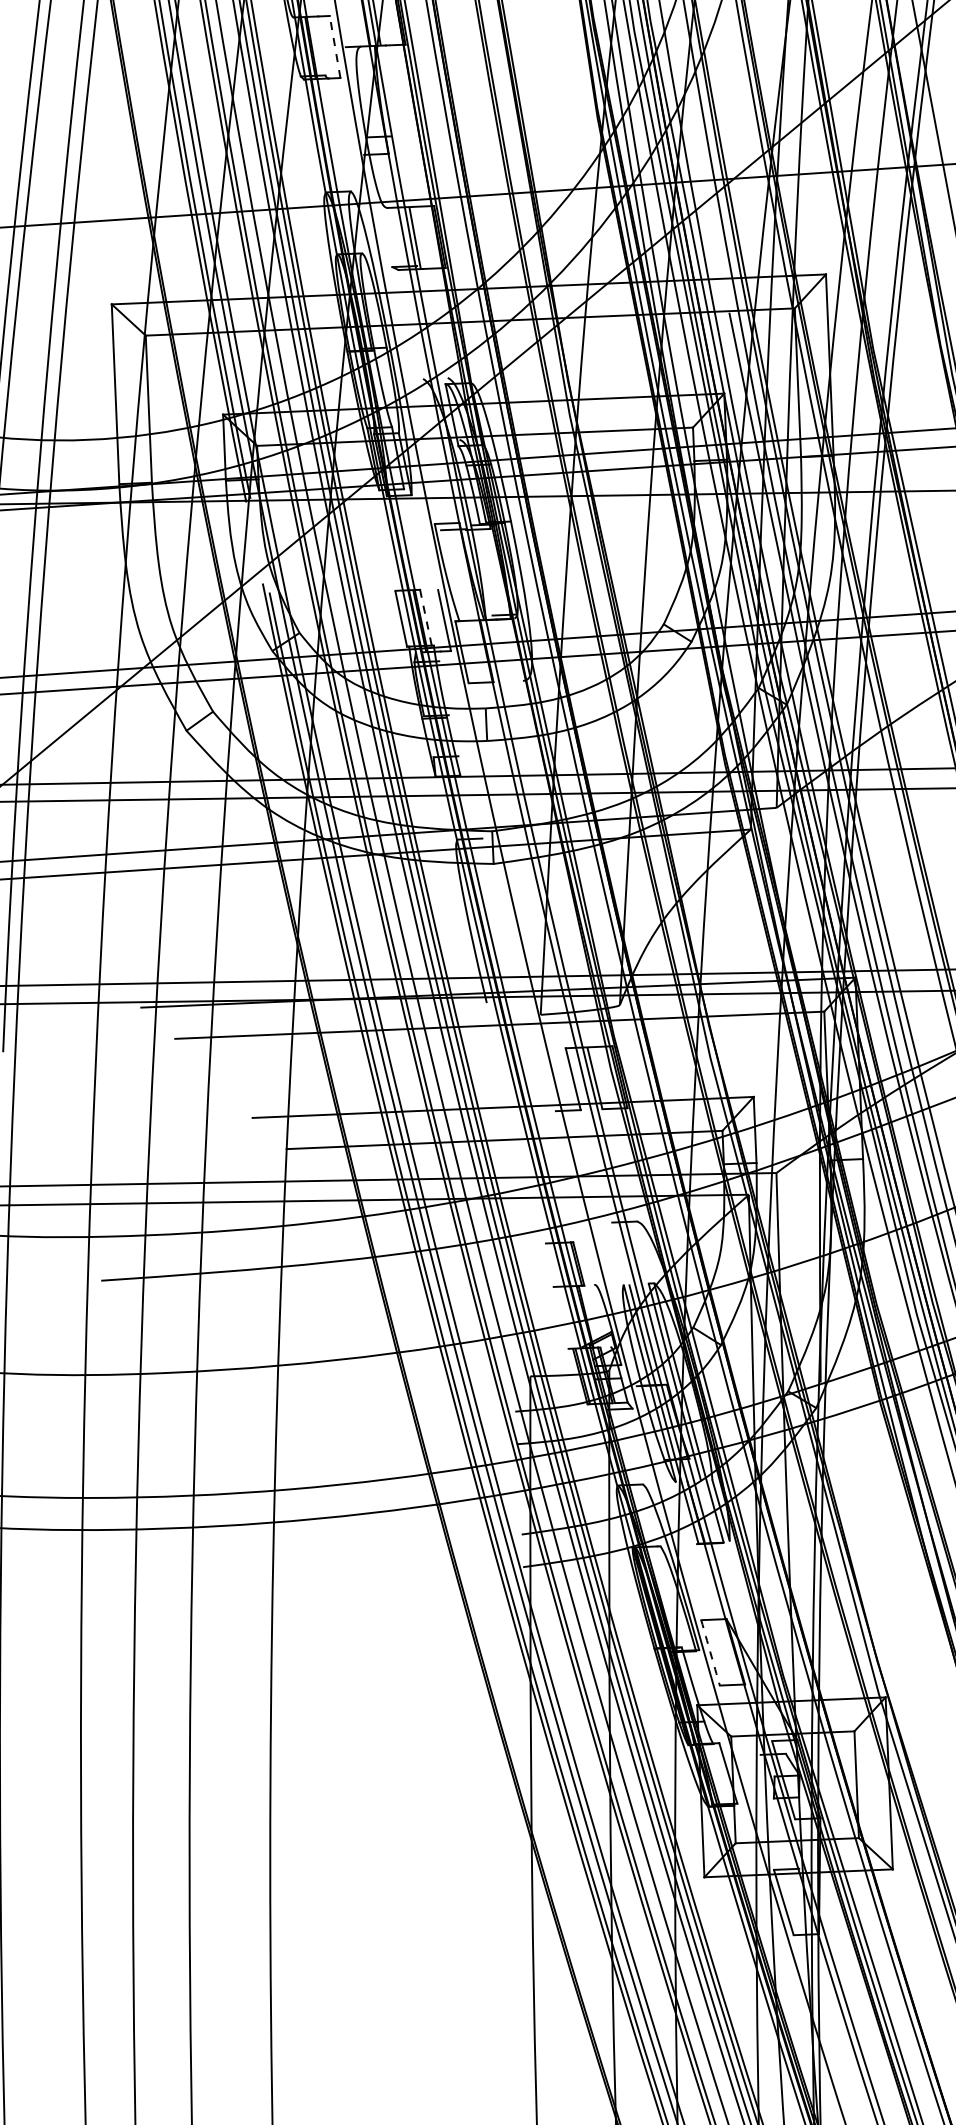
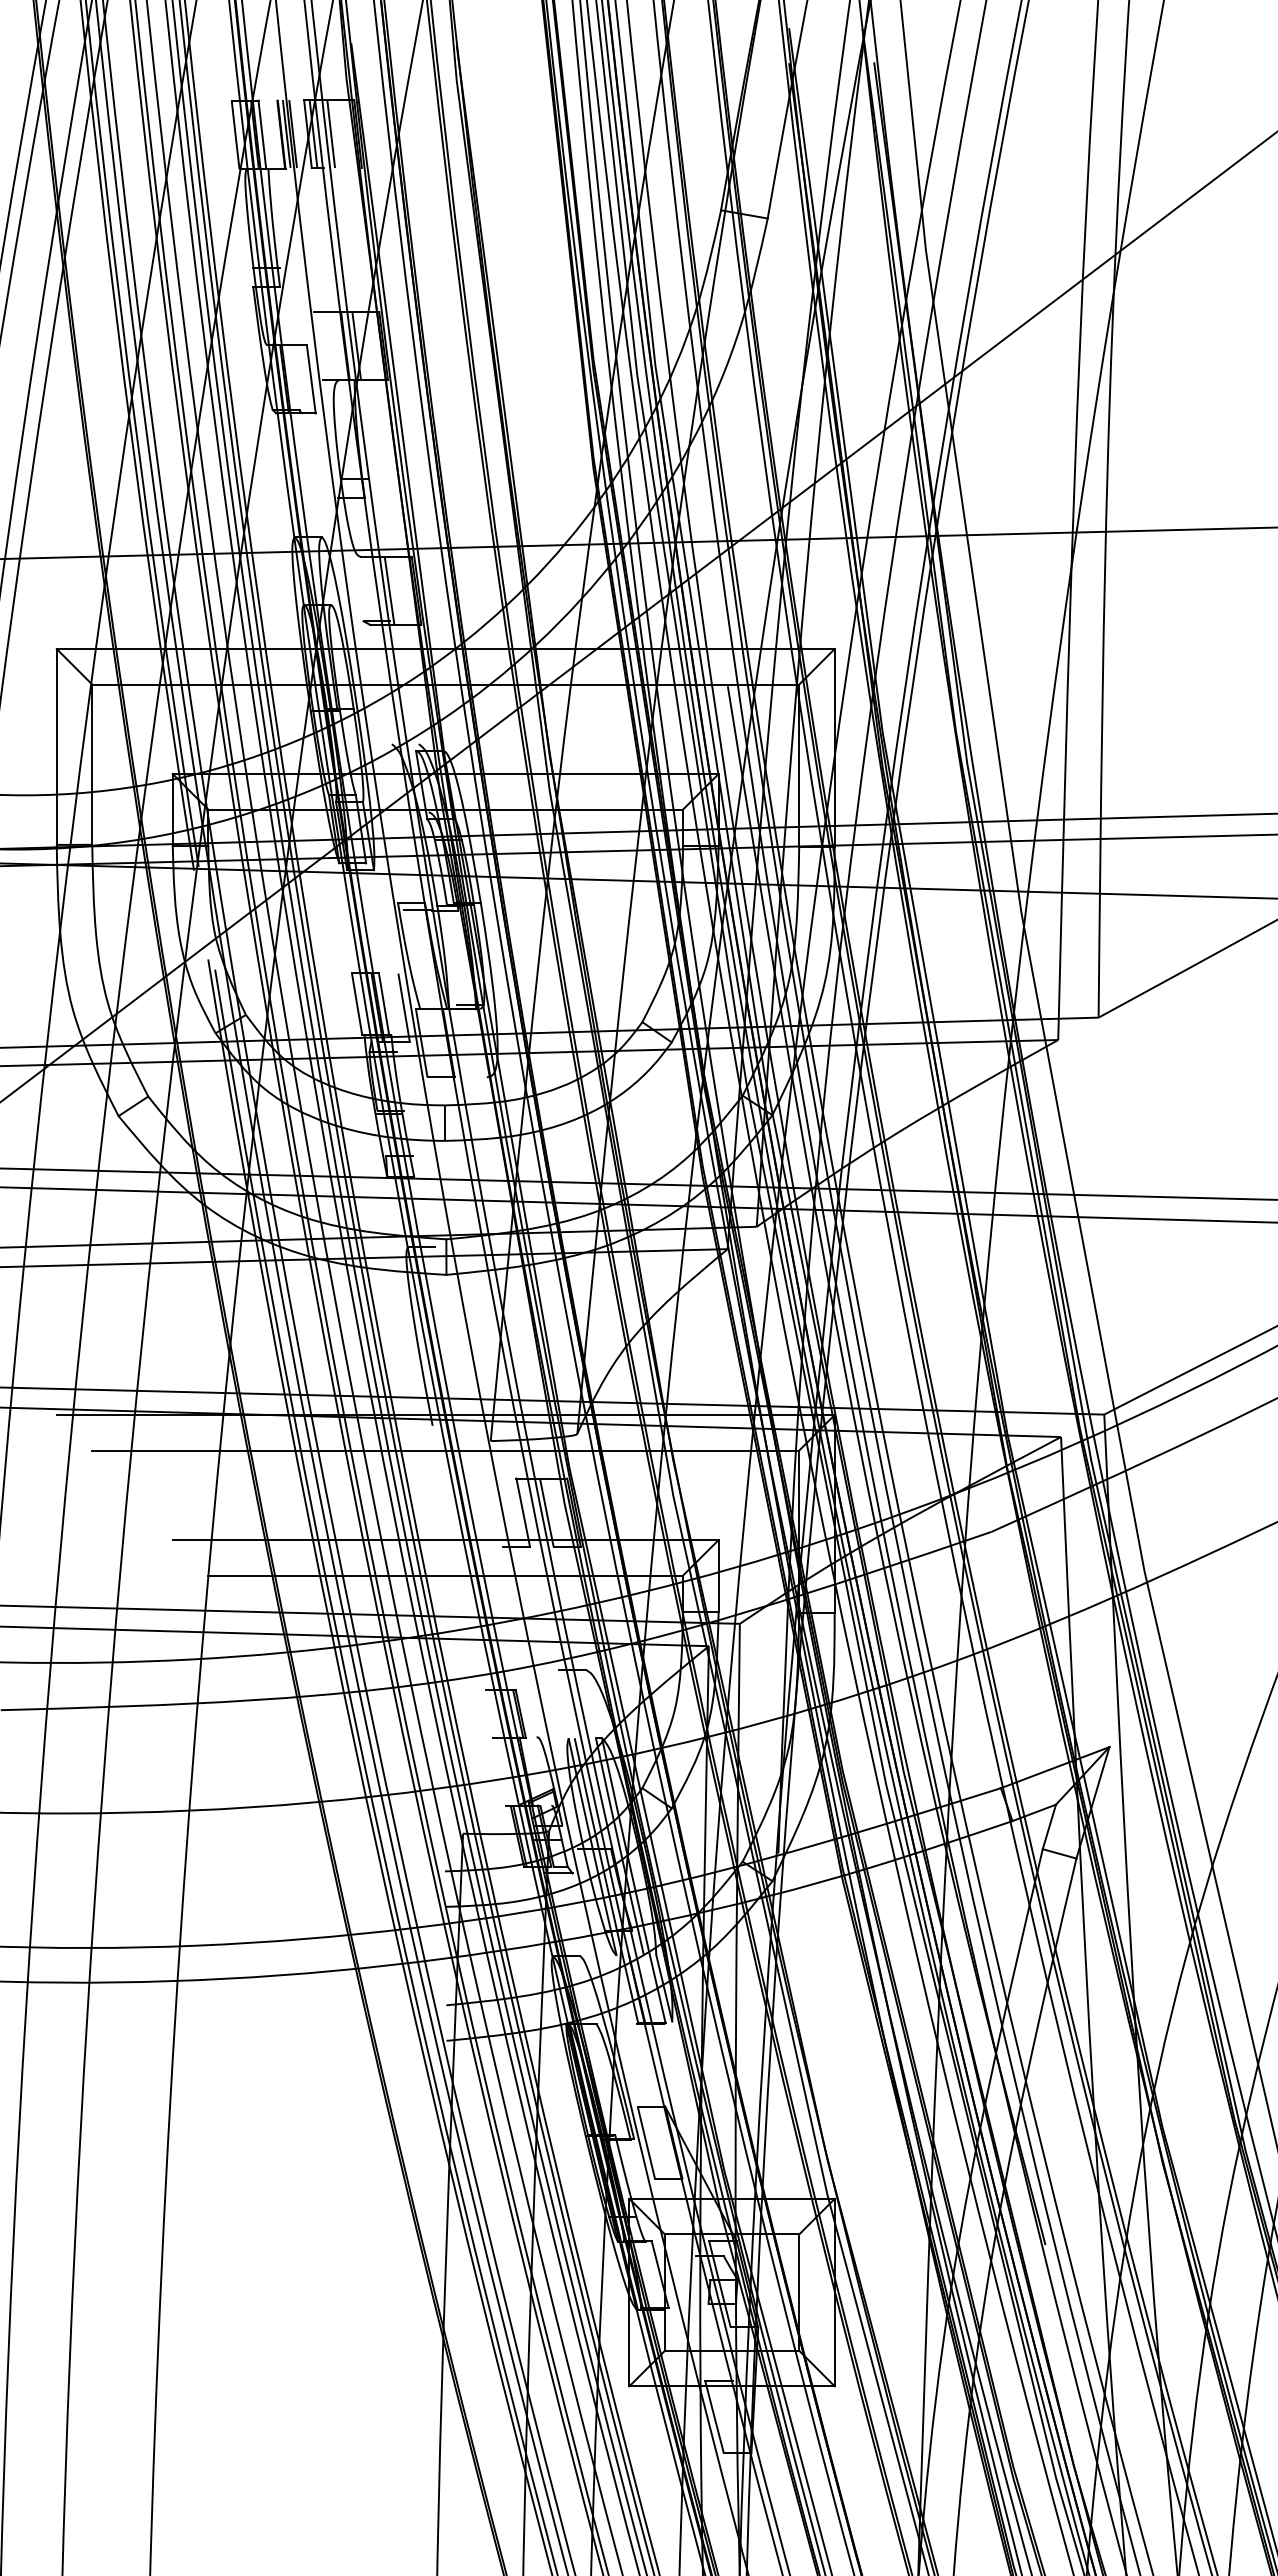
line: (335, 46) -> (311, 378), dashed -> solid
line: (426, 618) -> (384, 1004), dashed -> solid
arc: (710, 1652) -> (646, 2142), dashed -> solid

